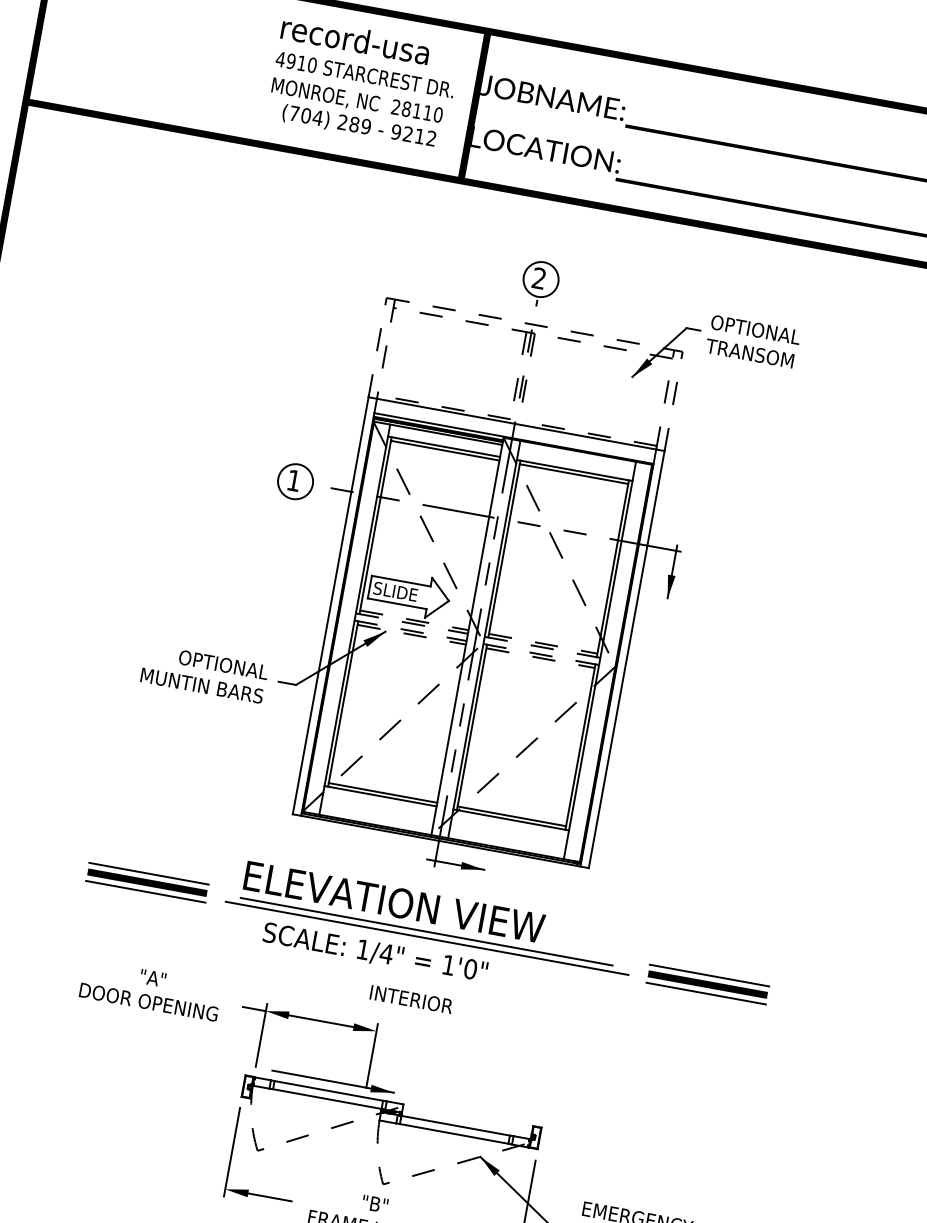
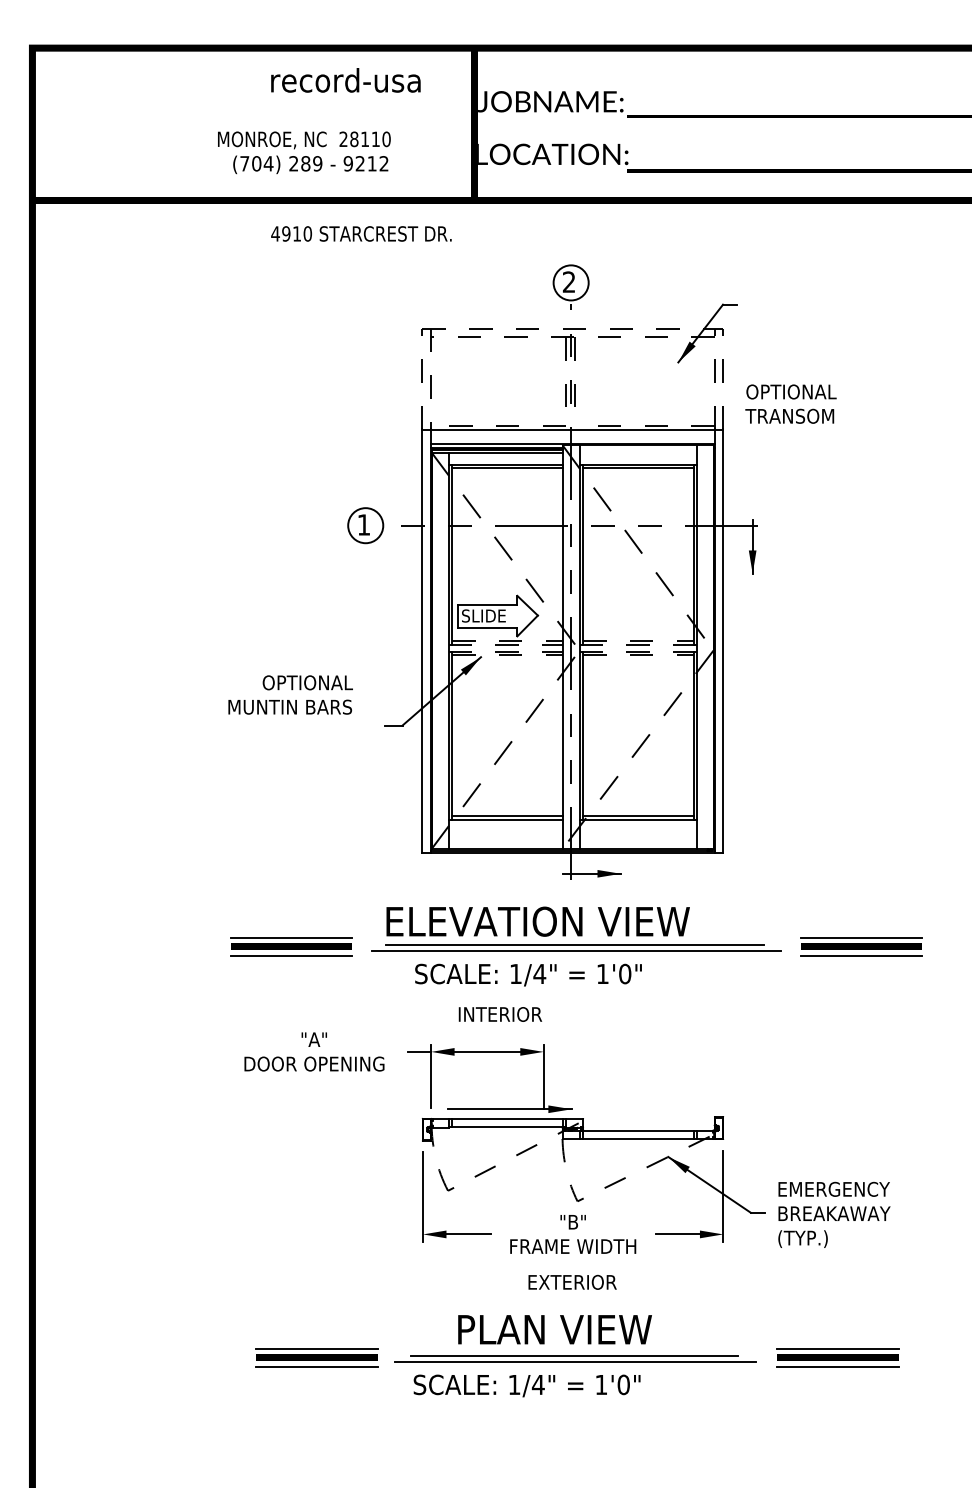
text: (365, 74) -> (361, 233), moved
text: (355, 113) -> (304, 152), moved
text: (752, 341) -> (790, 403), moved
text: (204, 673) -> (290, 694), moved
text: (411, 999) -> (500, 1014), moved

